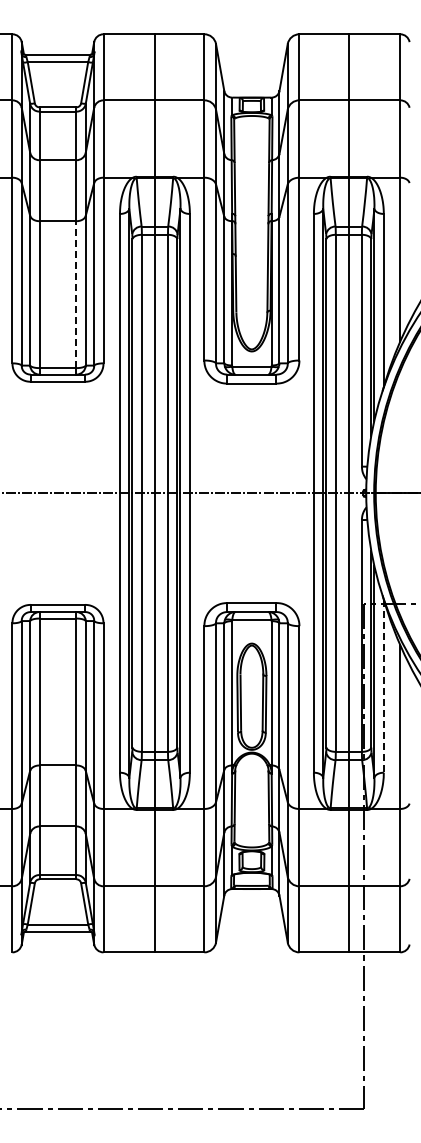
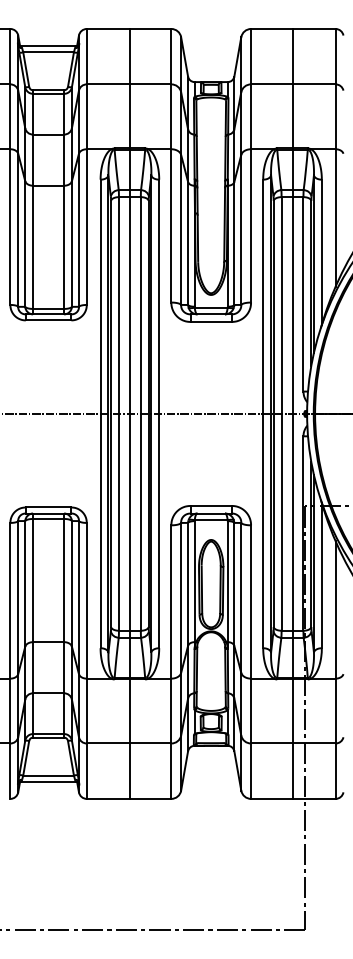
line: (76, 294) -> (64, 247), dashed -> solid
line: (383, 686) -> (321, 575), dashed -> solid

